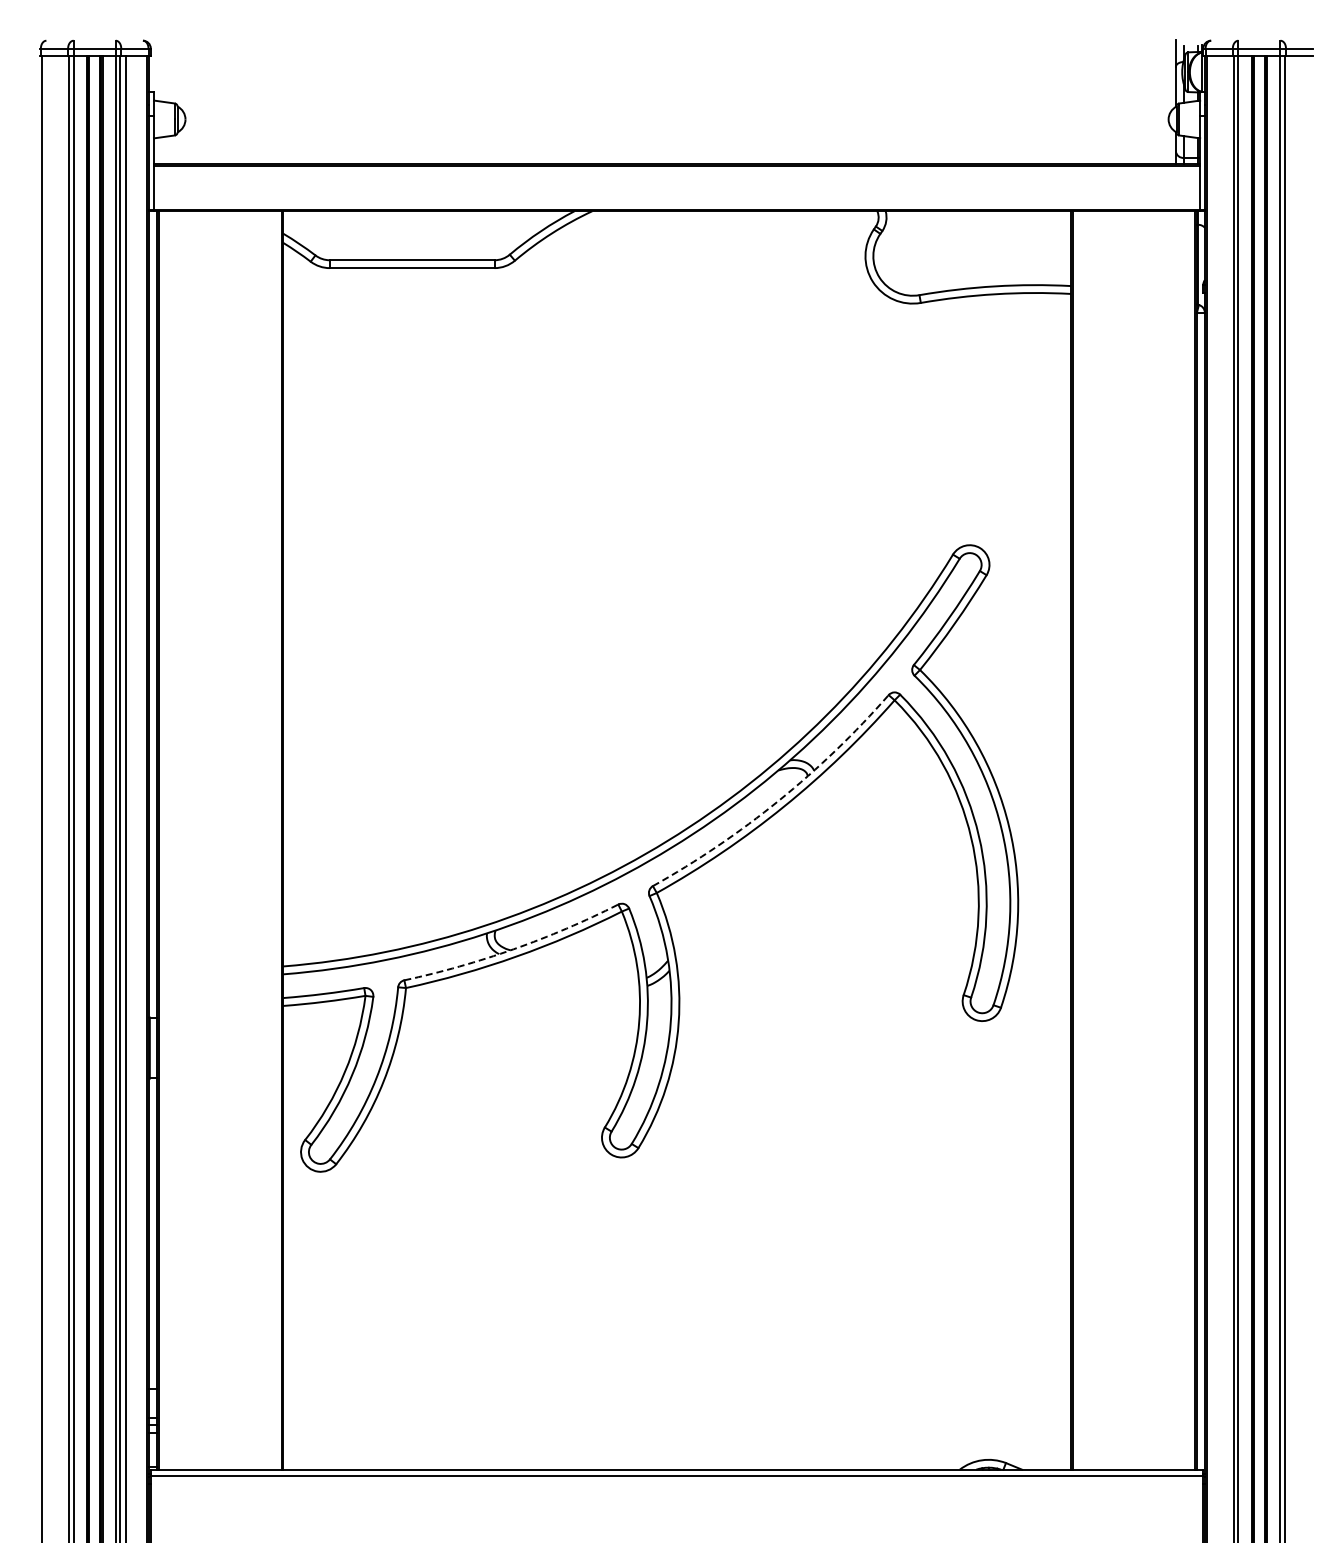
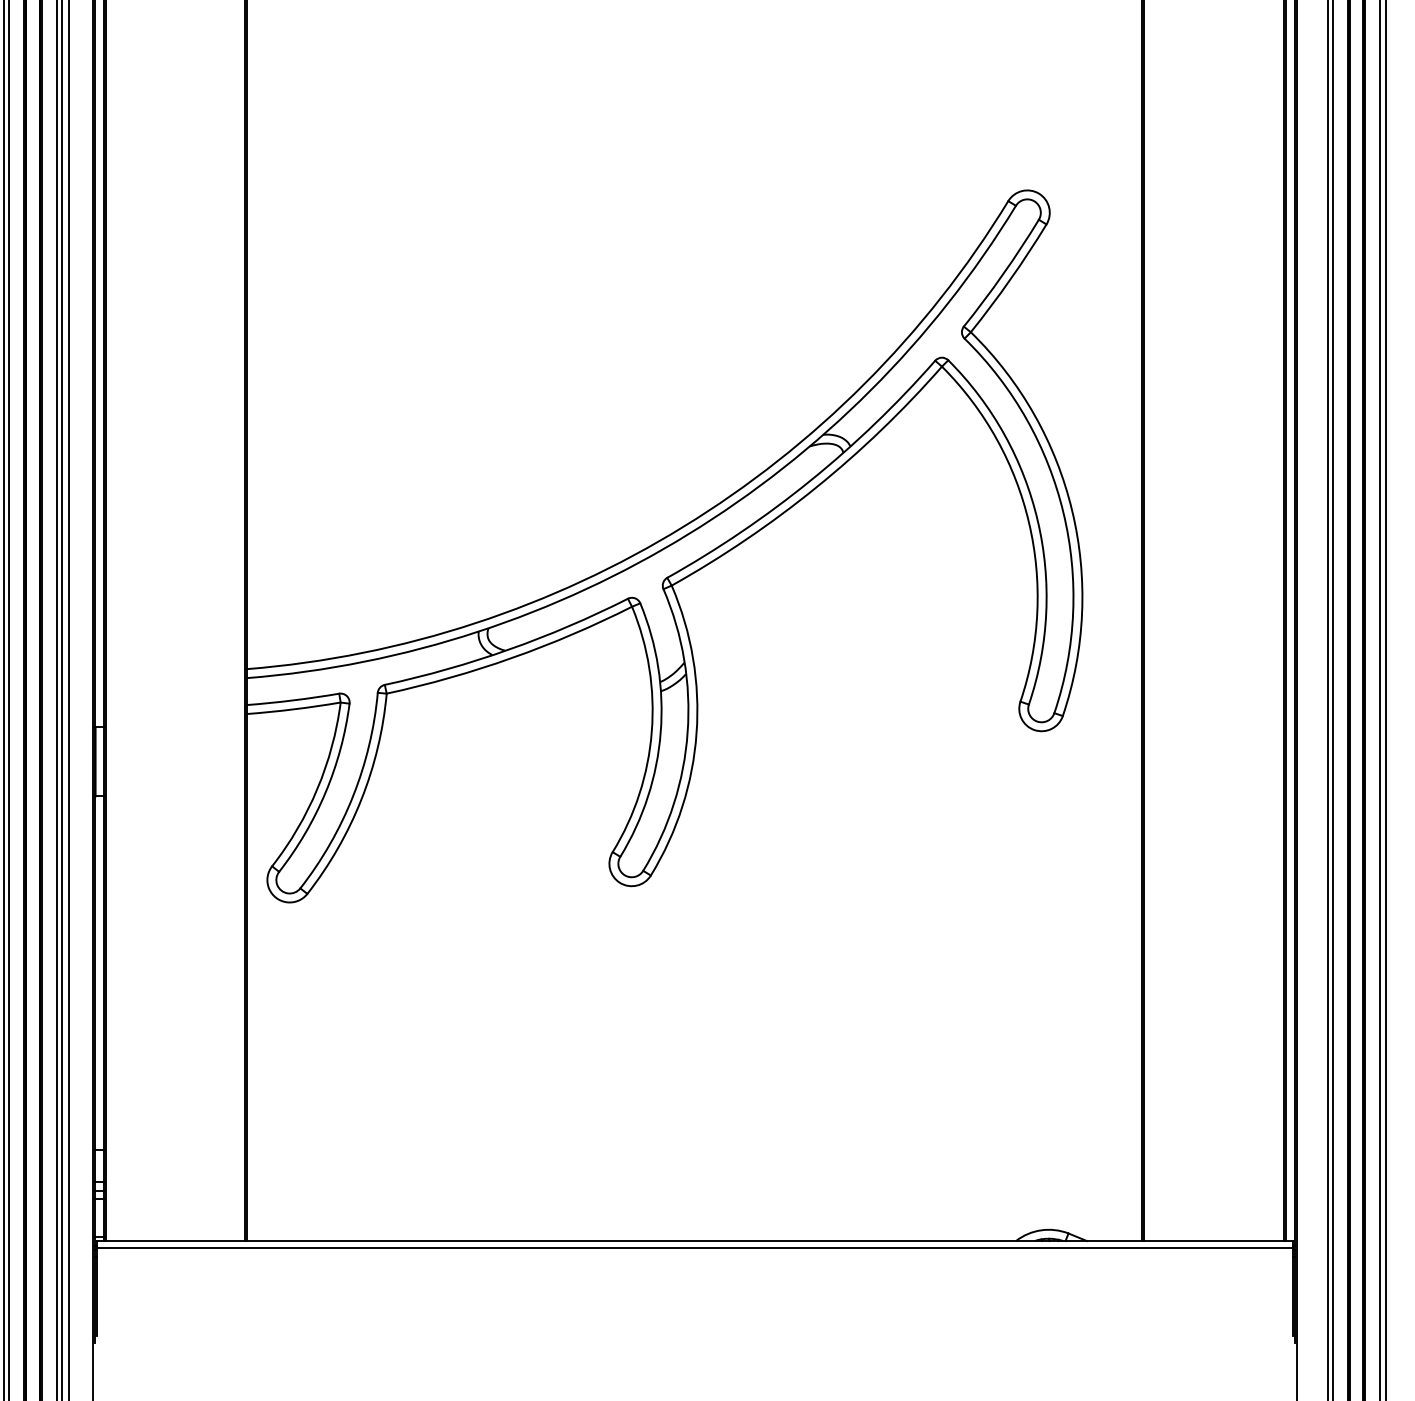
arc: (778, 800) -> (810, 480), dashed -> solid
arc: (513, 949) -> (508, 649), dashed -> solid

